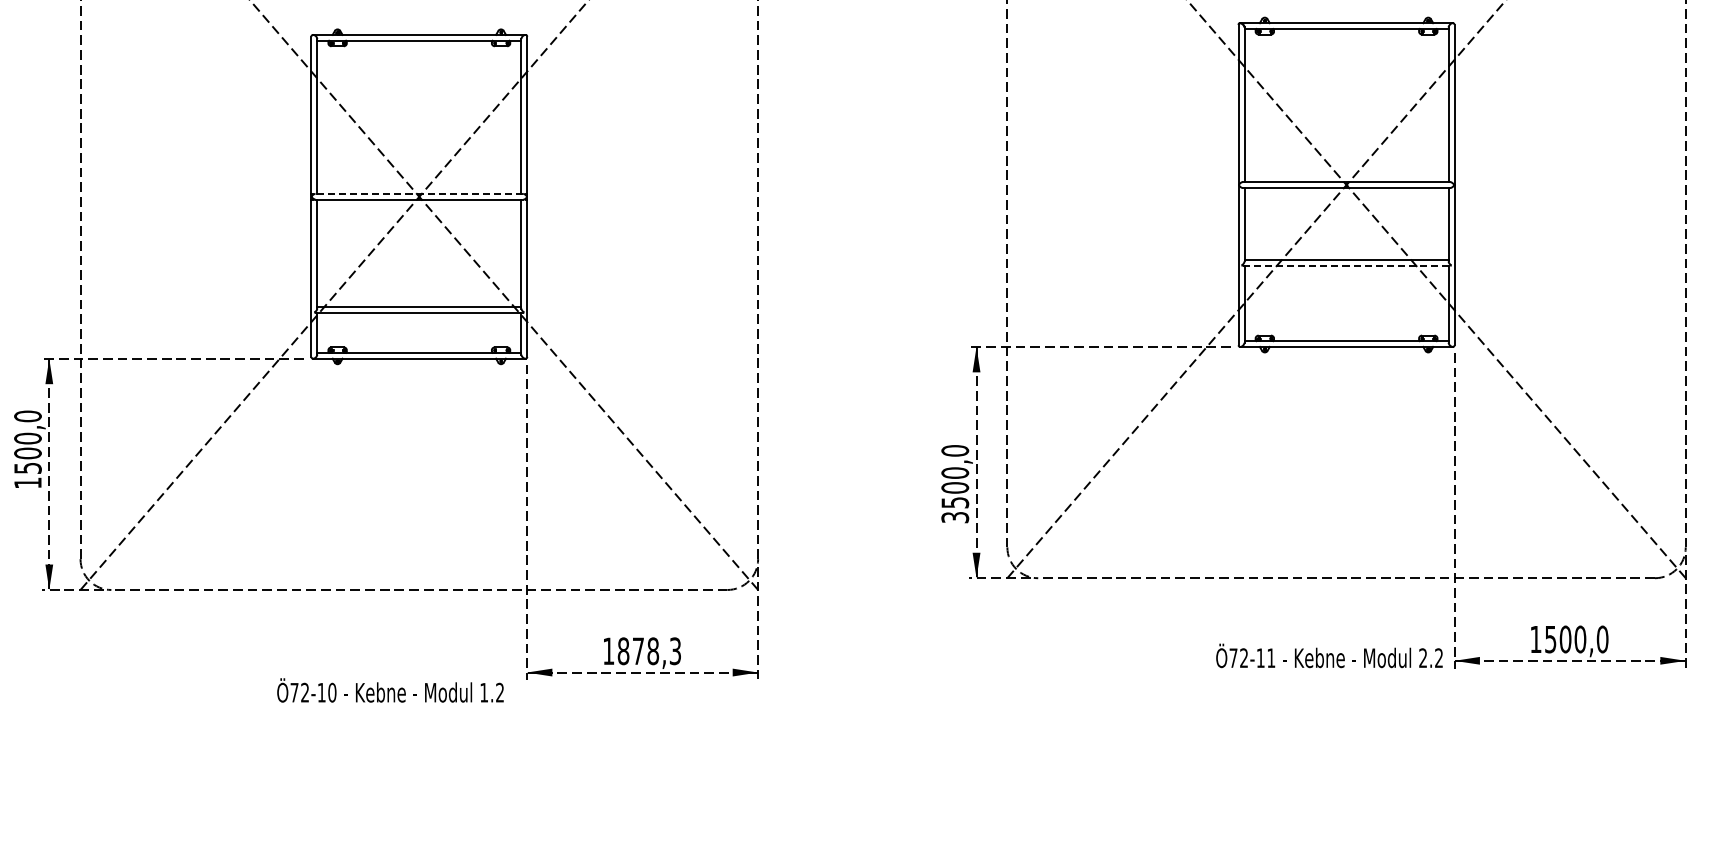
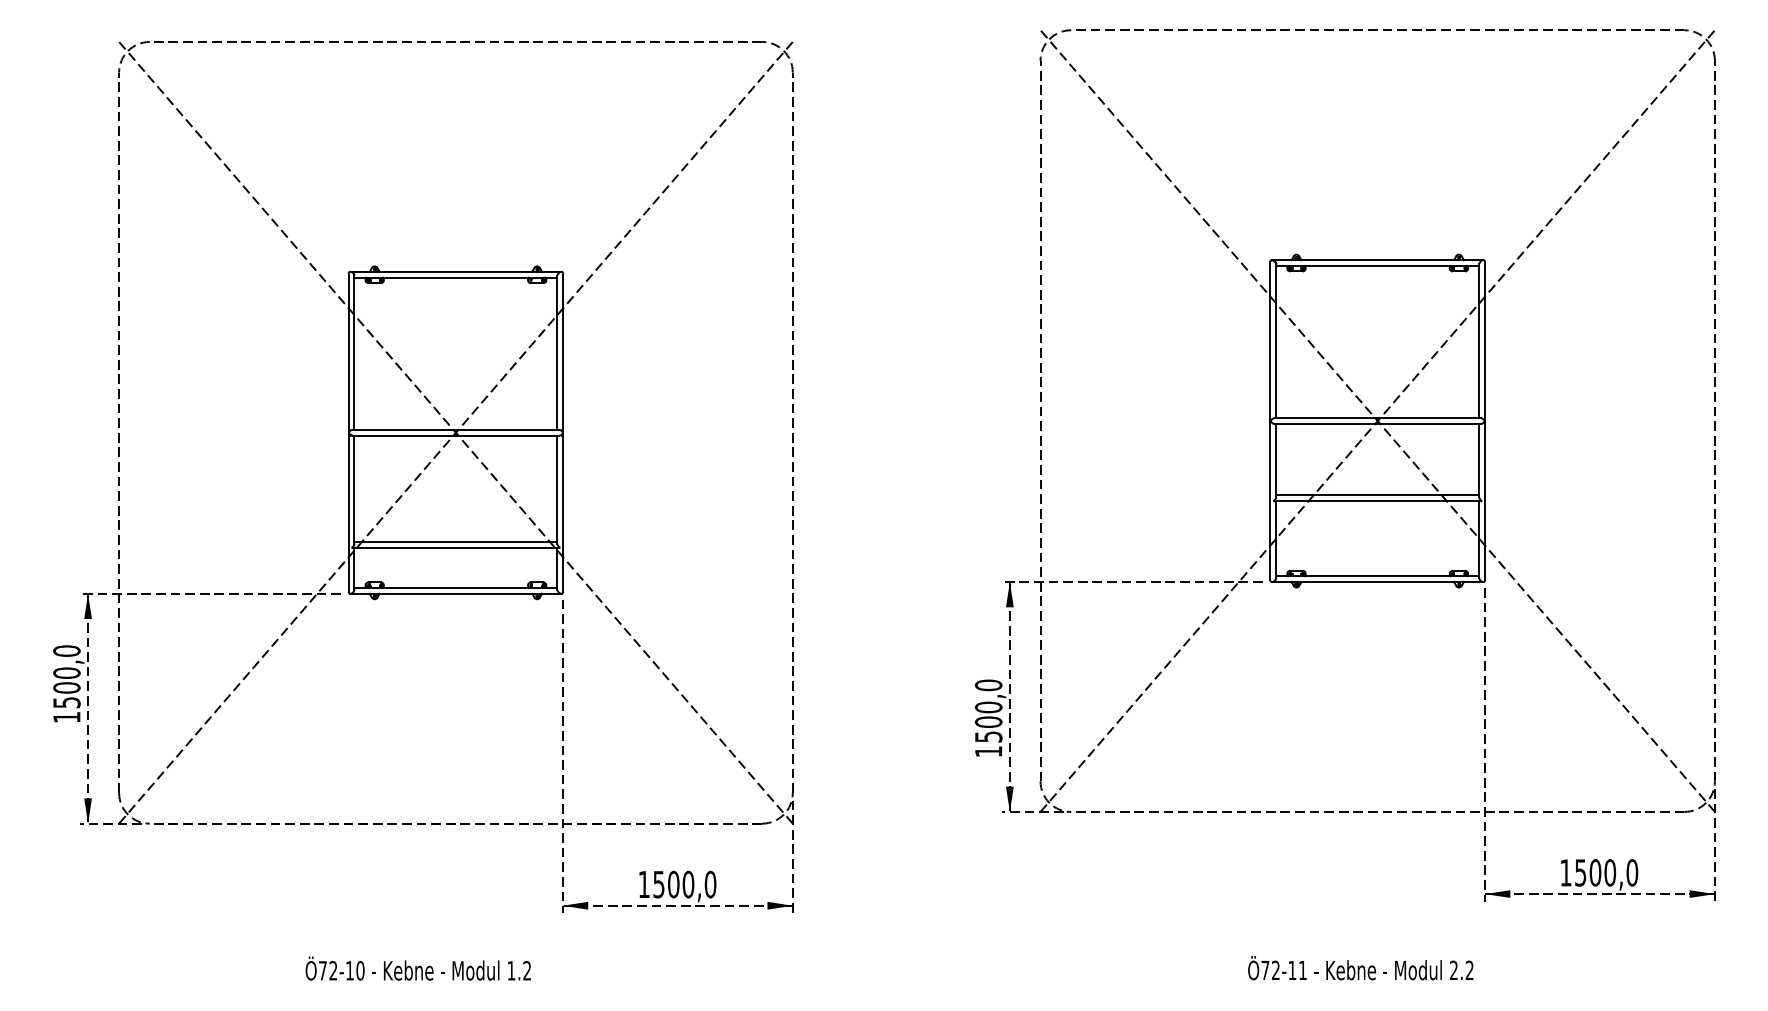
line: (418, 193) -> (455, 429), dashed -> solid
line: (1347, 265) -> (1378, 501), dashed -> solid
text: (955, 517) -> (988, 751), 3500,0 -> 1500,0
text: (649, 651) -> (684, 884), 1878,3 -> 1500,0
text: (1329, 656) -> (1360, 968), moved
text: (389, 690) -> (417, 968), moved

